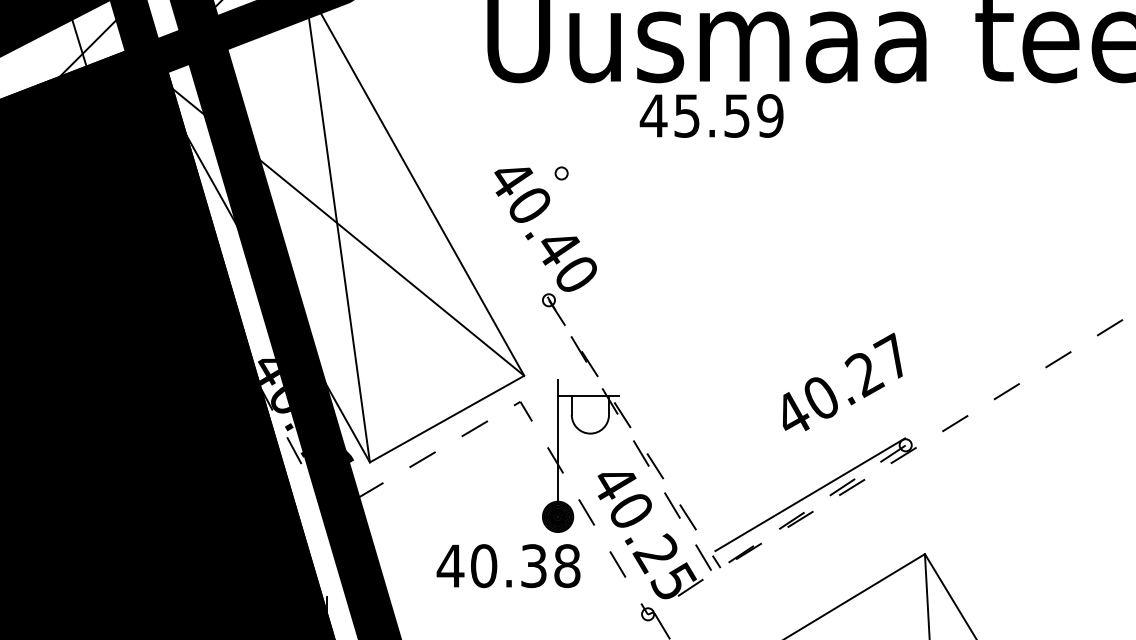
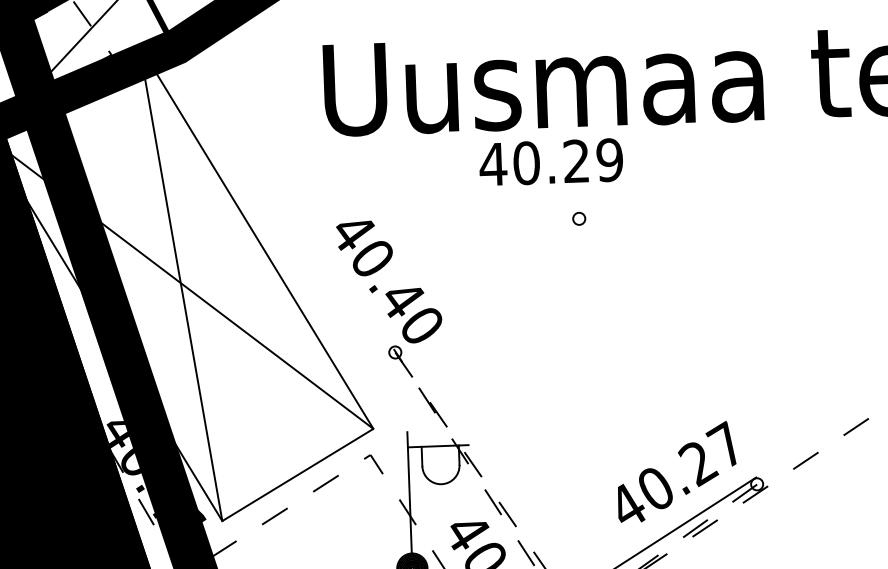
text: (711, 115) -> (550, 161), 45.59 -> 40.29
part: (561, 173) -> (579, 218), moved
text: (842, 381) -> (676, 471), moved

